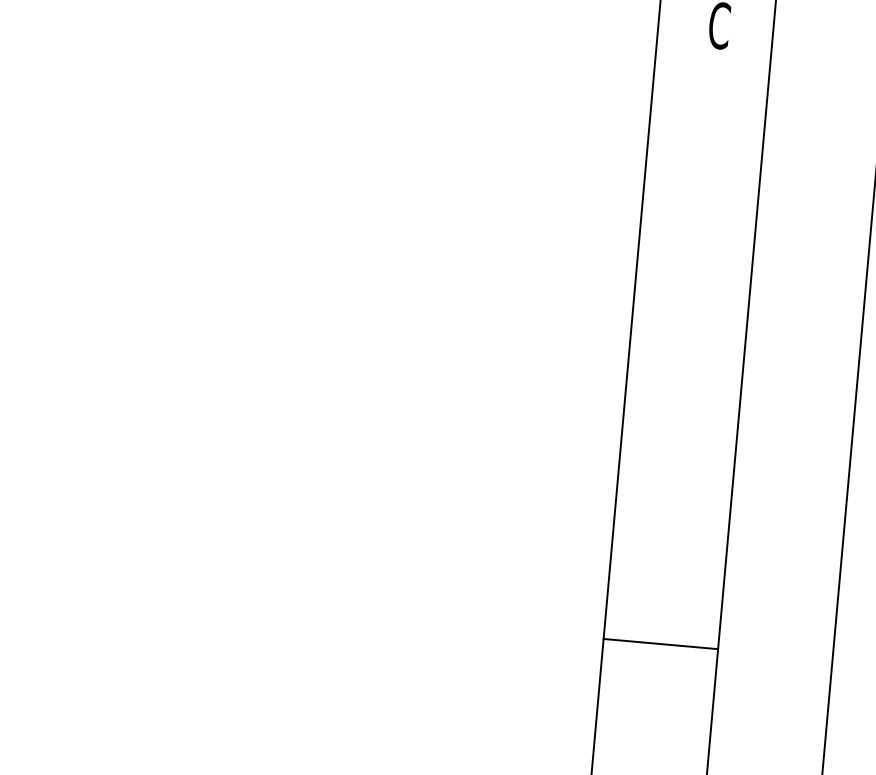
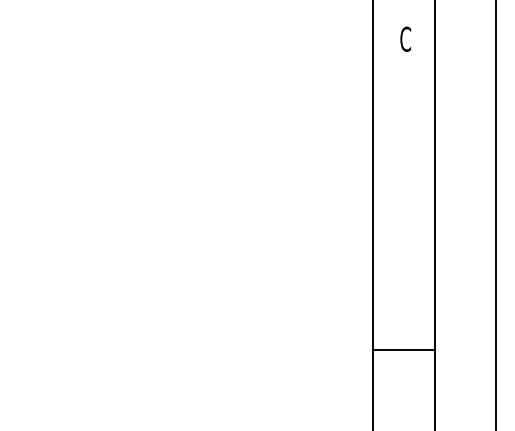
line: (660, 643) -> (403, 349), moved

